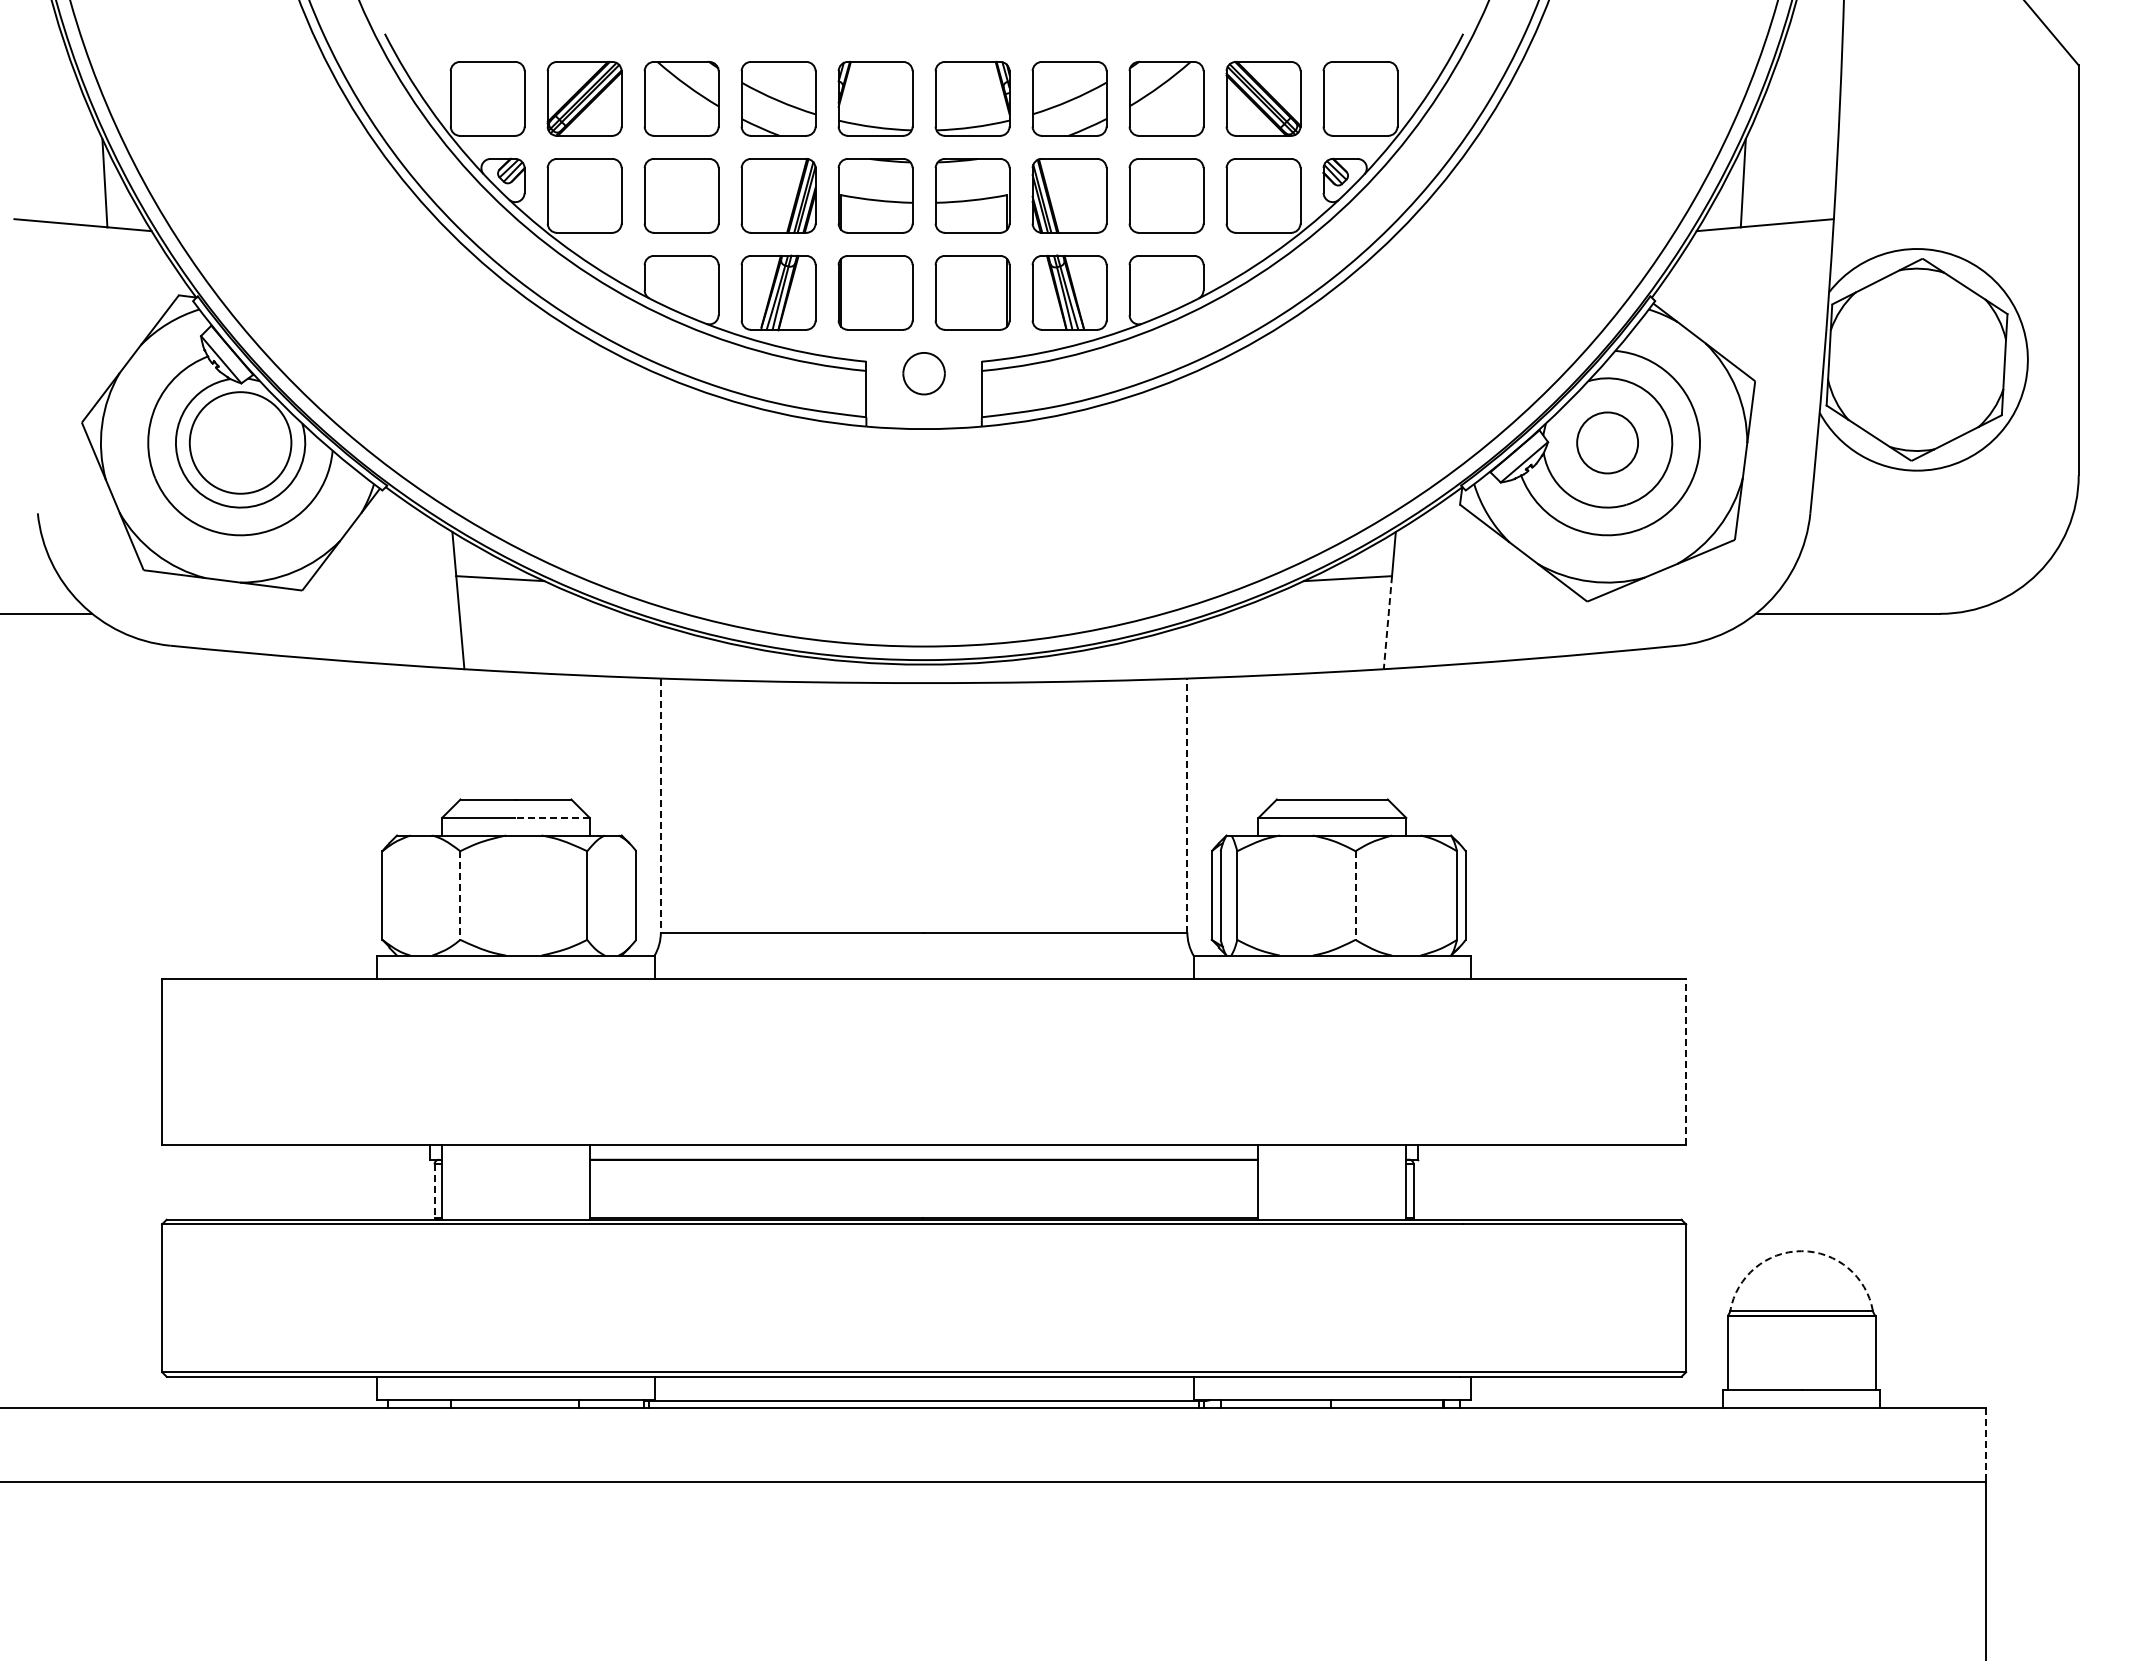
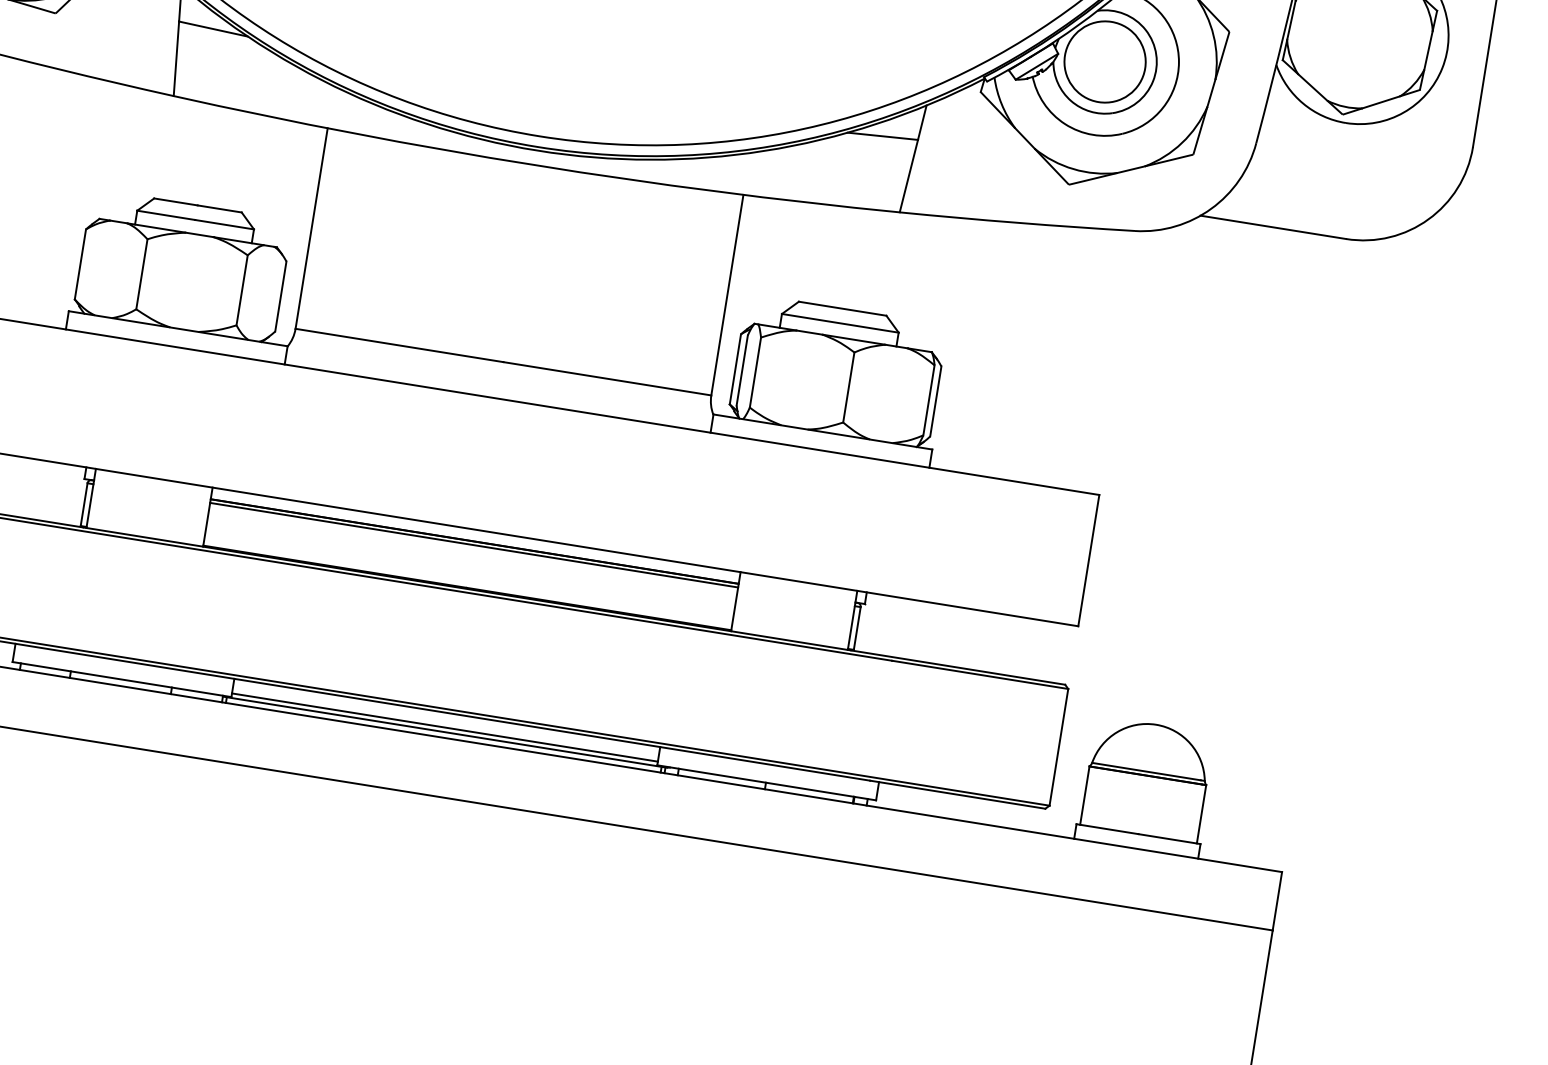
circle: (1607, 442) -> (1105, 61), size x1.67
line: (1387, 622) -> (908, 175), dashed -> solid
line: (660, 805) -> (311, 228), dashed -> solid
line: (1187, 805) -> (727, 295), dashed -> solid
line: (552, 817) -> (224, 224), dashed -> solid
line: (460, 896) -> (141, 275), dashed -> solid
line: (1355, 896) -> (848, 388), dashed -> solid
line: (1686, 1061) -> (1089, 560), dashed -> solid
line: (923, 1164) -> (473, 545), added
line: (434, 1191) -> (84, 504), dashed -> solid
arc: (1801, 1251) -> (1155, 724), dashed -> solid
line: (923, 1395) -> (444, 727), added
line: (1986, 1445) -> (1277, 901), dashed -> solid

